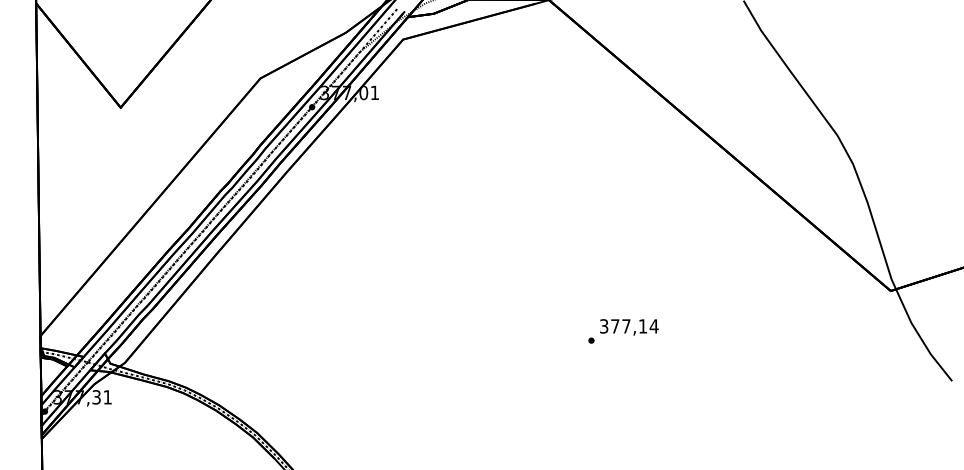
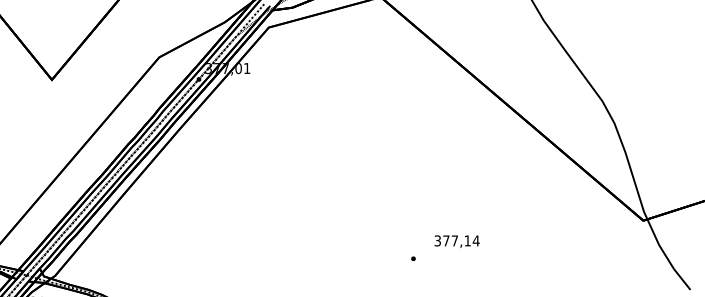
text: (629, 327) -> (457, 241), moved

